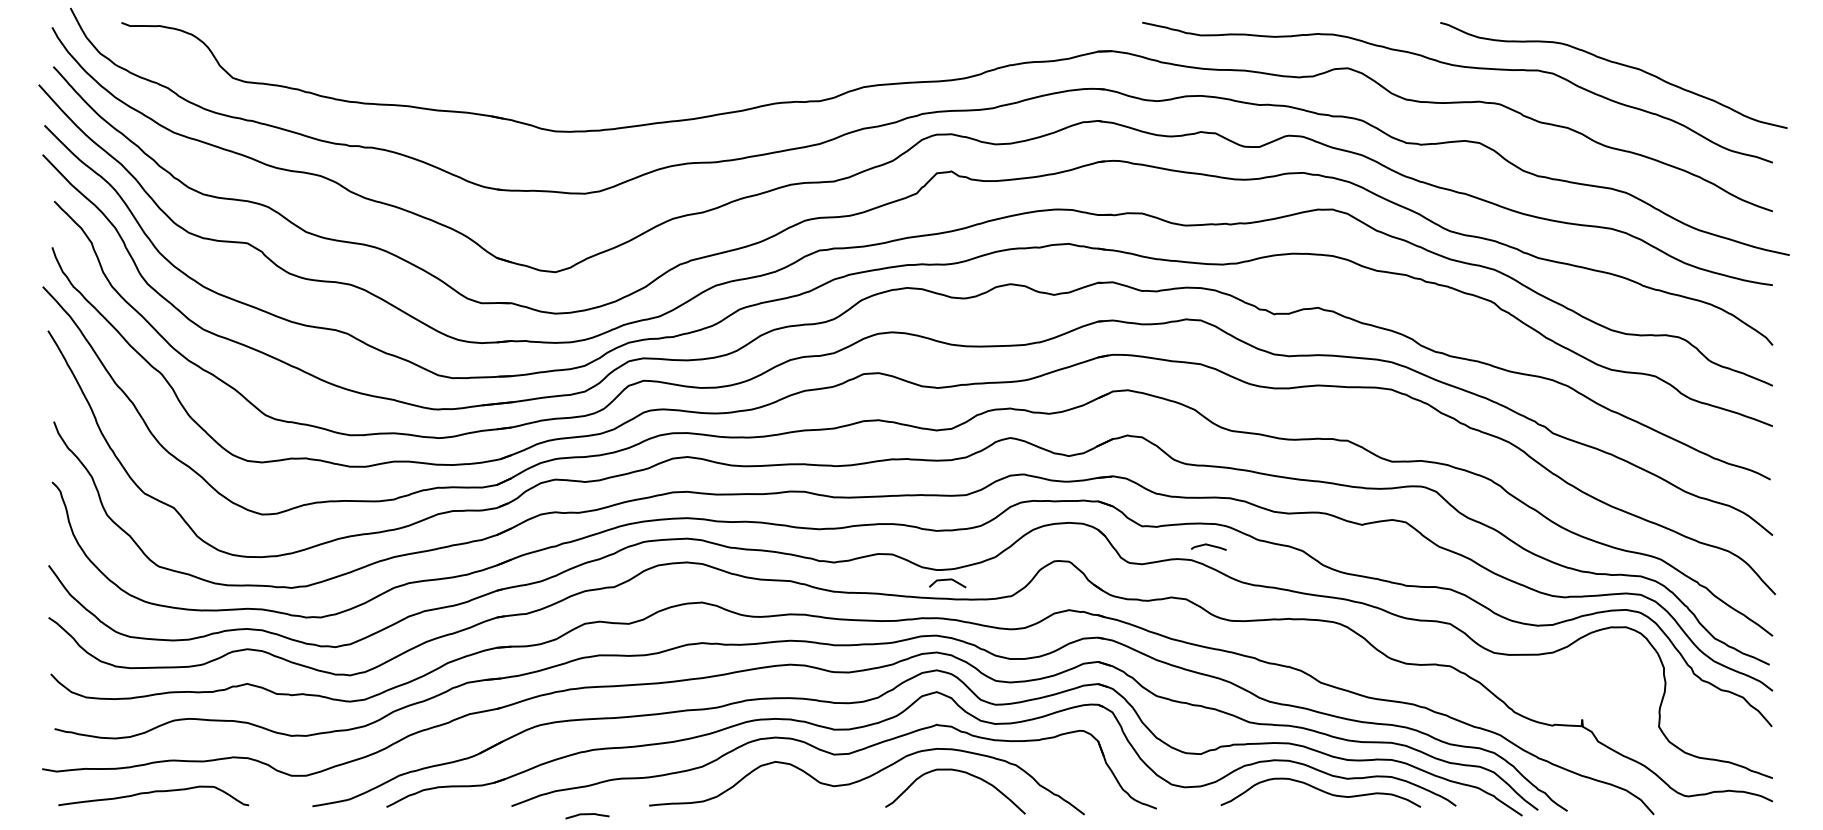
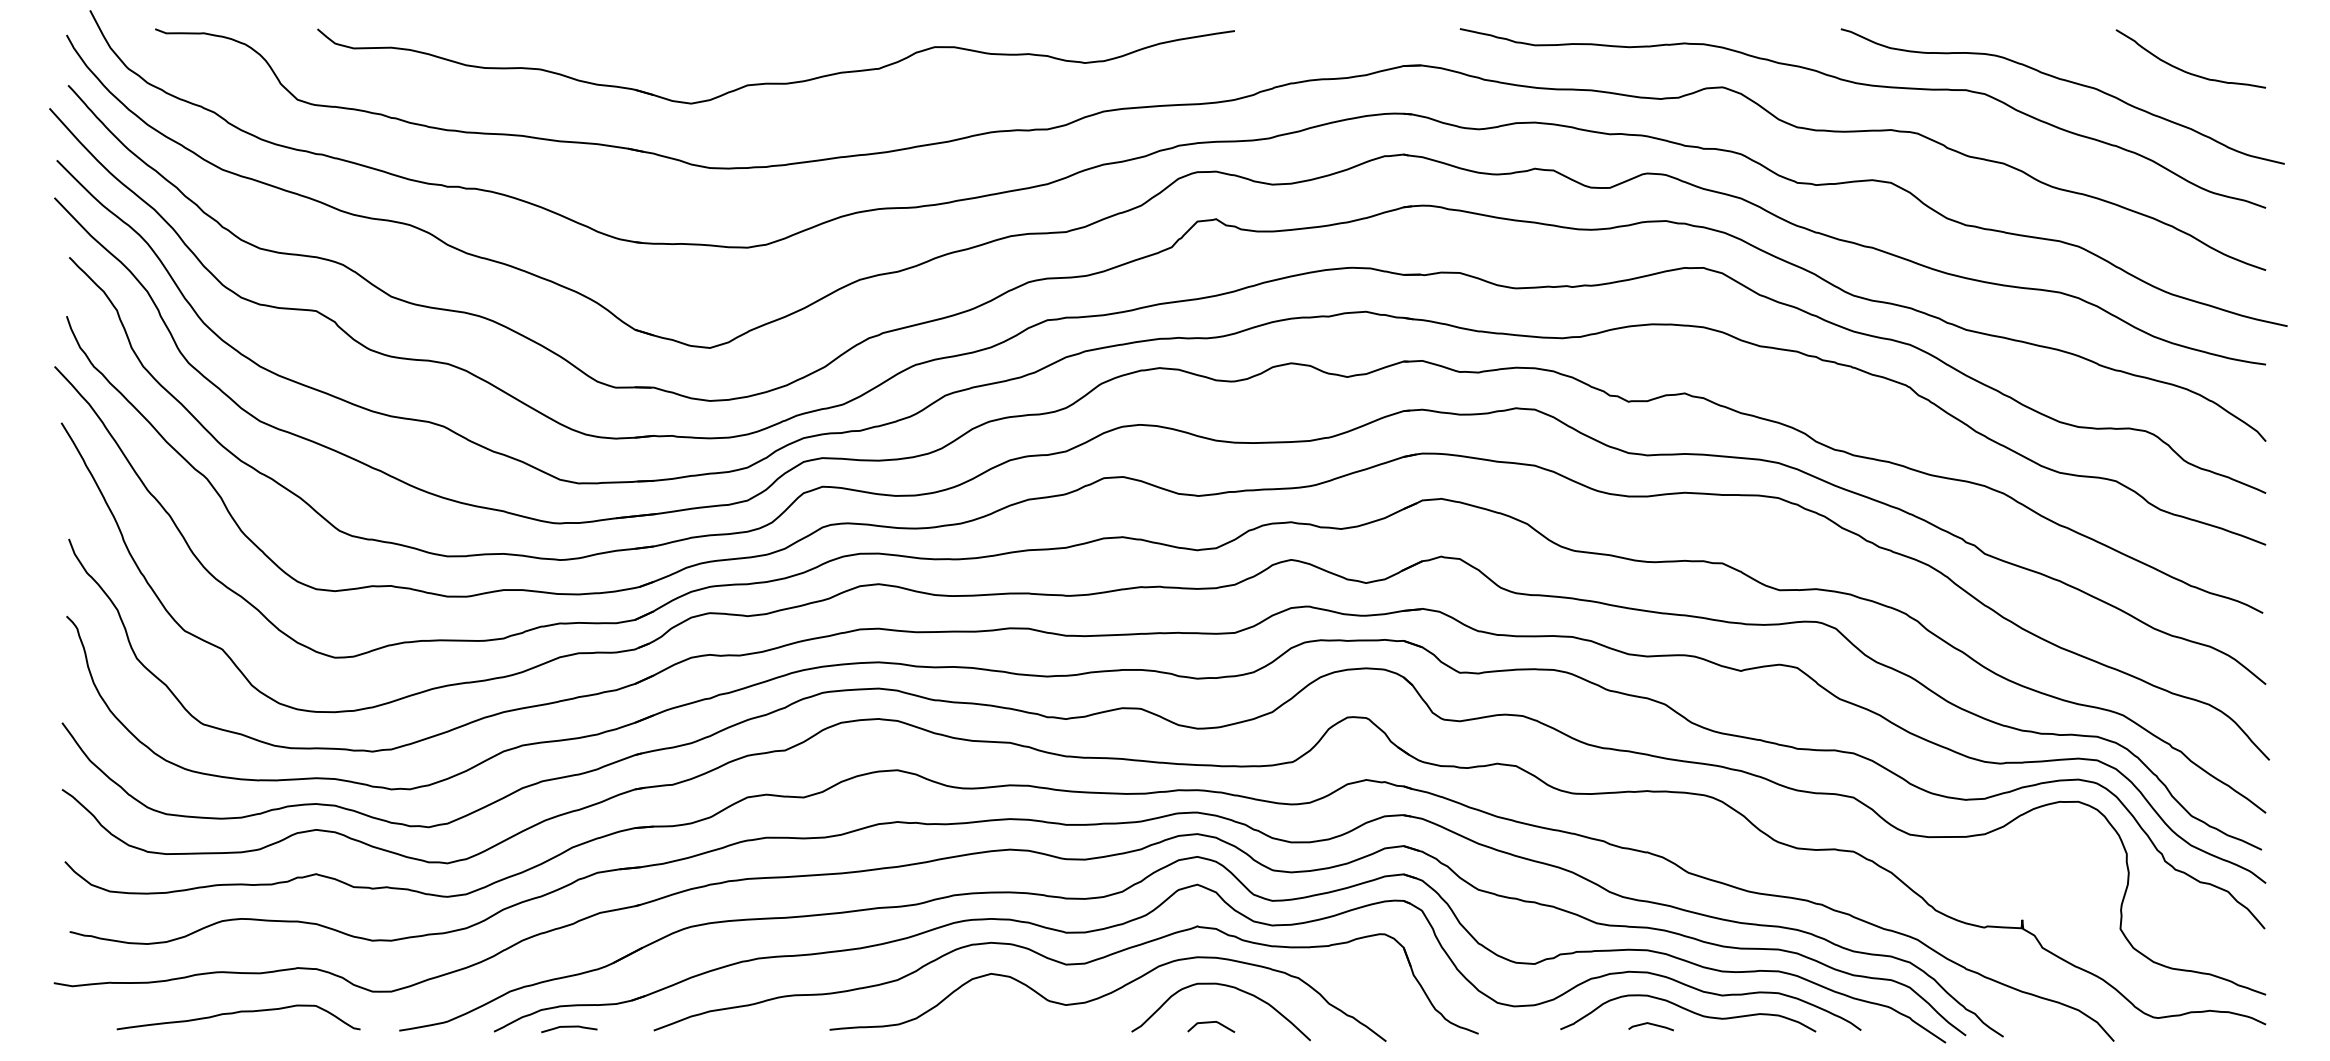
curve: (1711, 55) -> (2187, 70), added
part: (607, 64) -> (776, 82), added
line: (1208, 545) -> (1650, 1024), moved
line: (947, 580) -> (1211, 1023), moved
curve: (151, 793) -> (235, 1014), moved
curve: (587, 815) -> (569, 1028), moved

